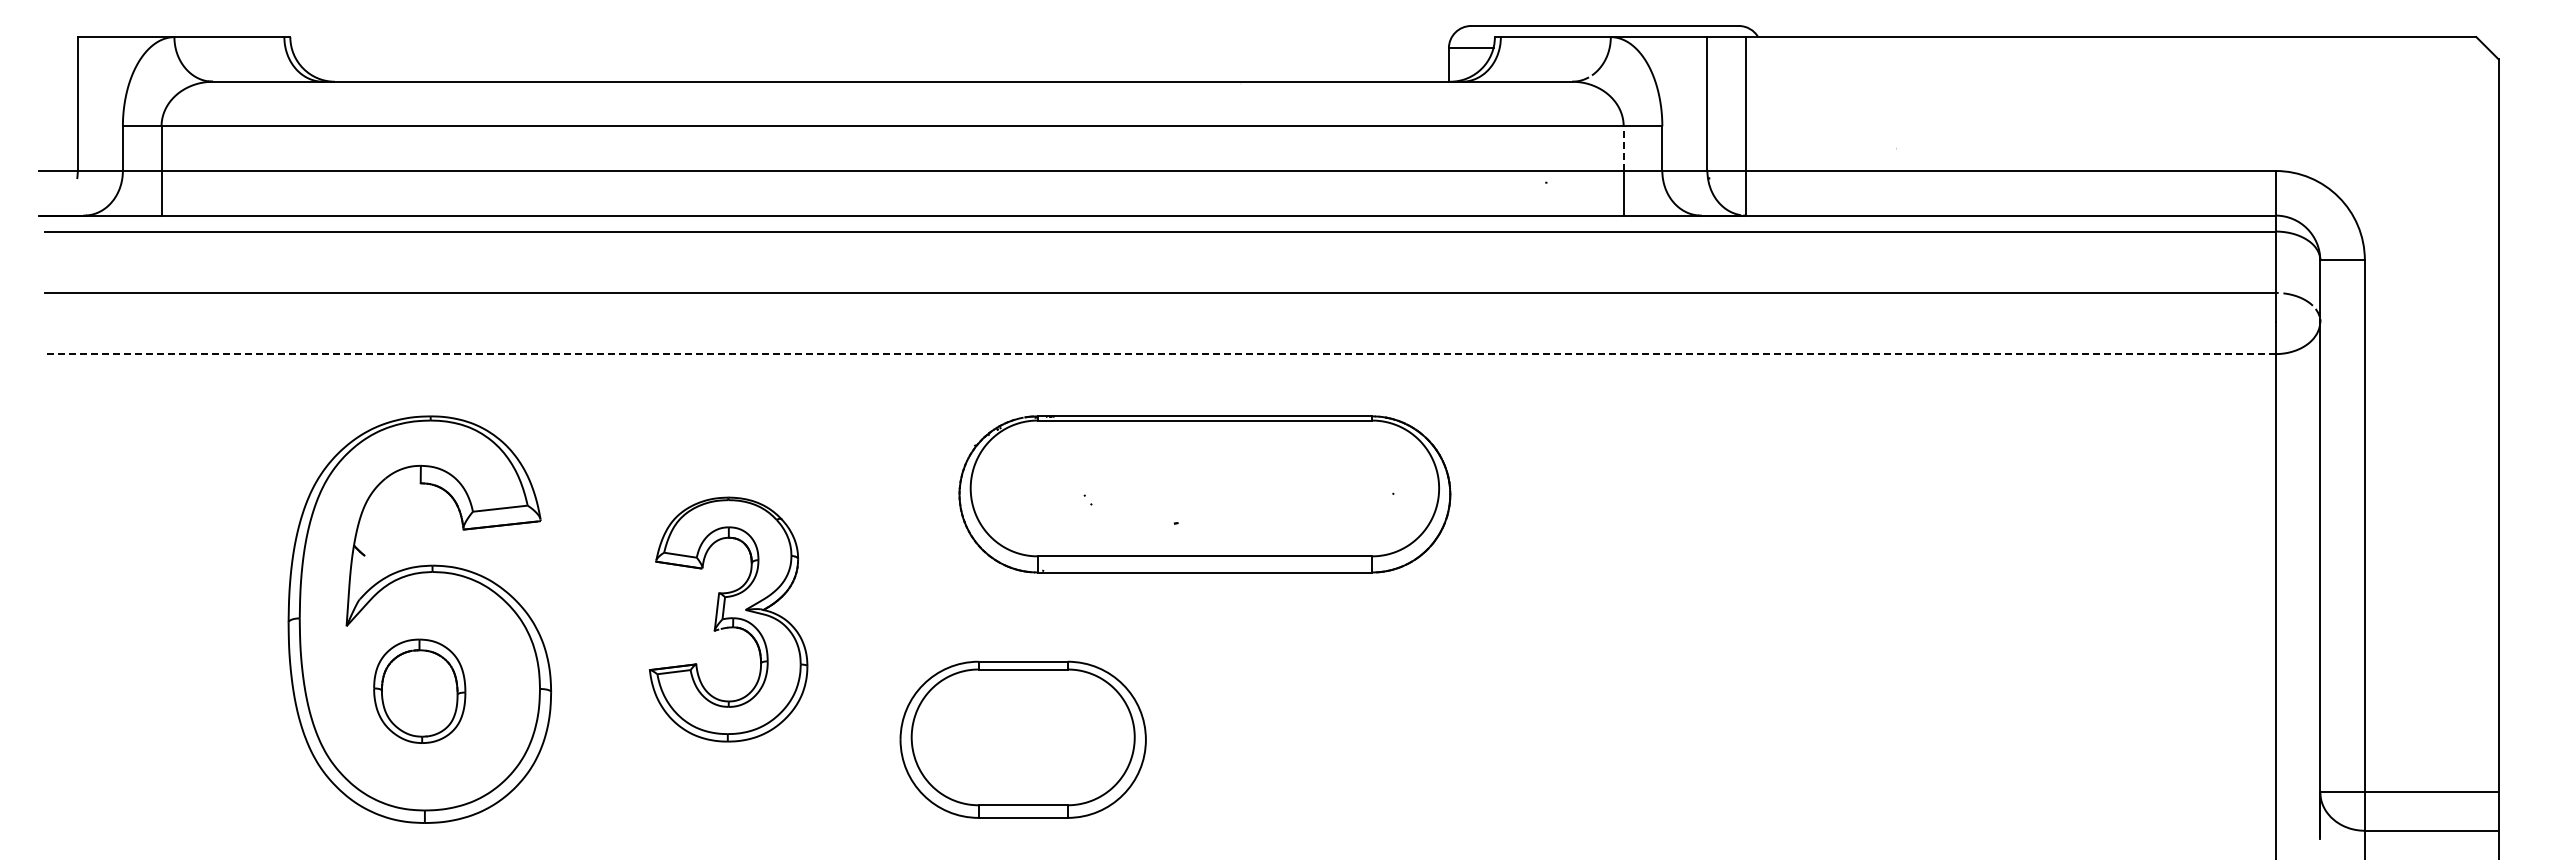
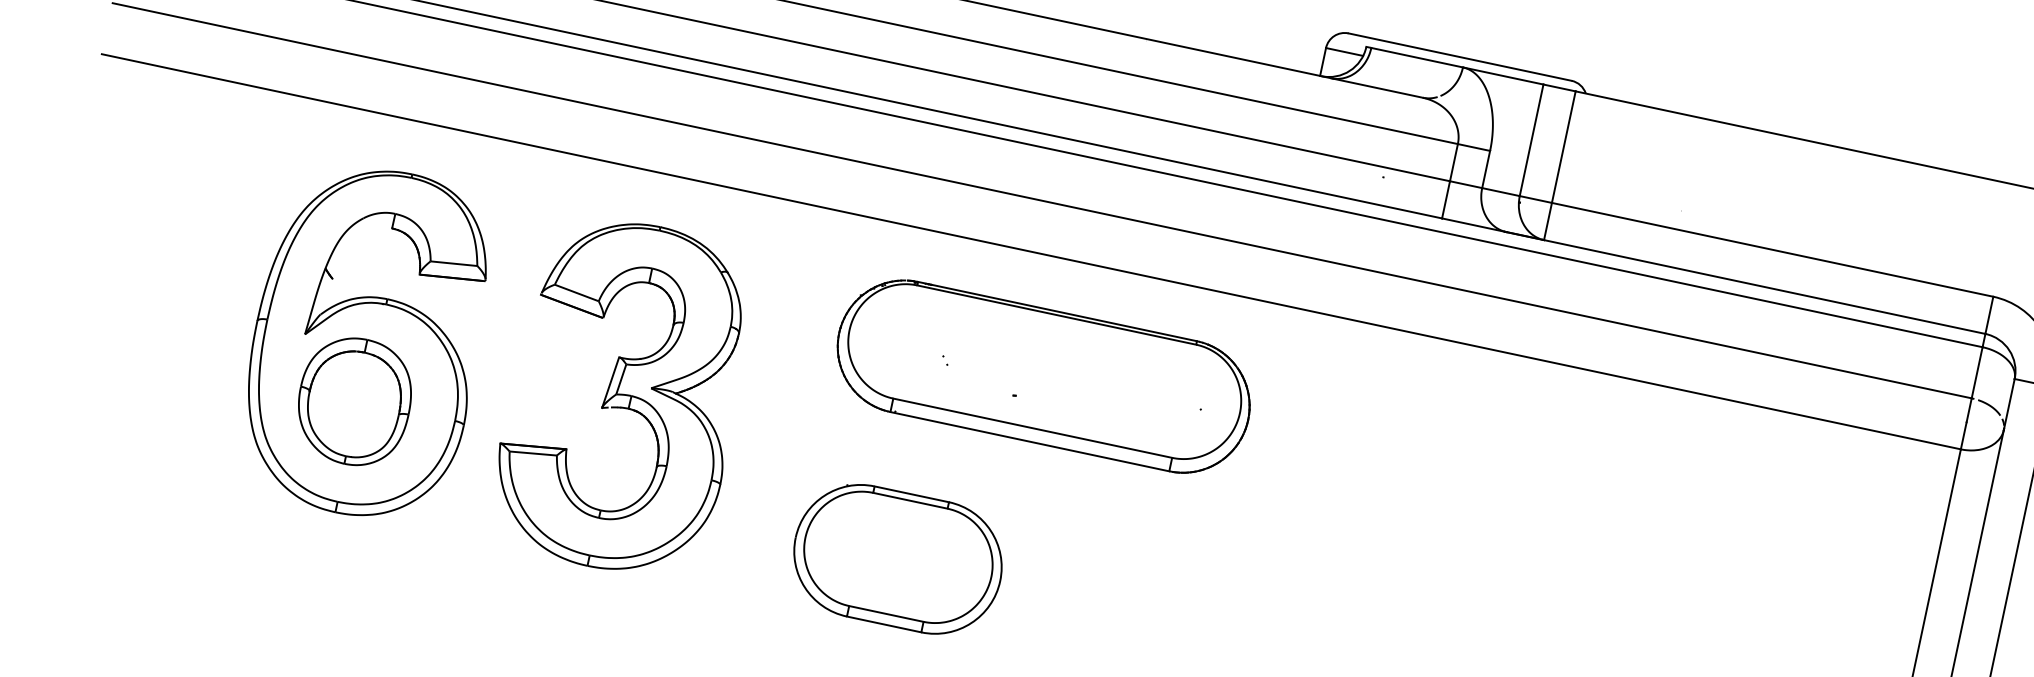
line: (1623, 148) -> (1453, 162), dashed -> solid
line: (1159, 354) -> (1030, 251), dashed -> solid
part: (728, 619) -> (624, 396), size x1.67
part: (419, 691) -> (354, 401), size x1.43
part: (1022, 739) -> (897, 558), moved

